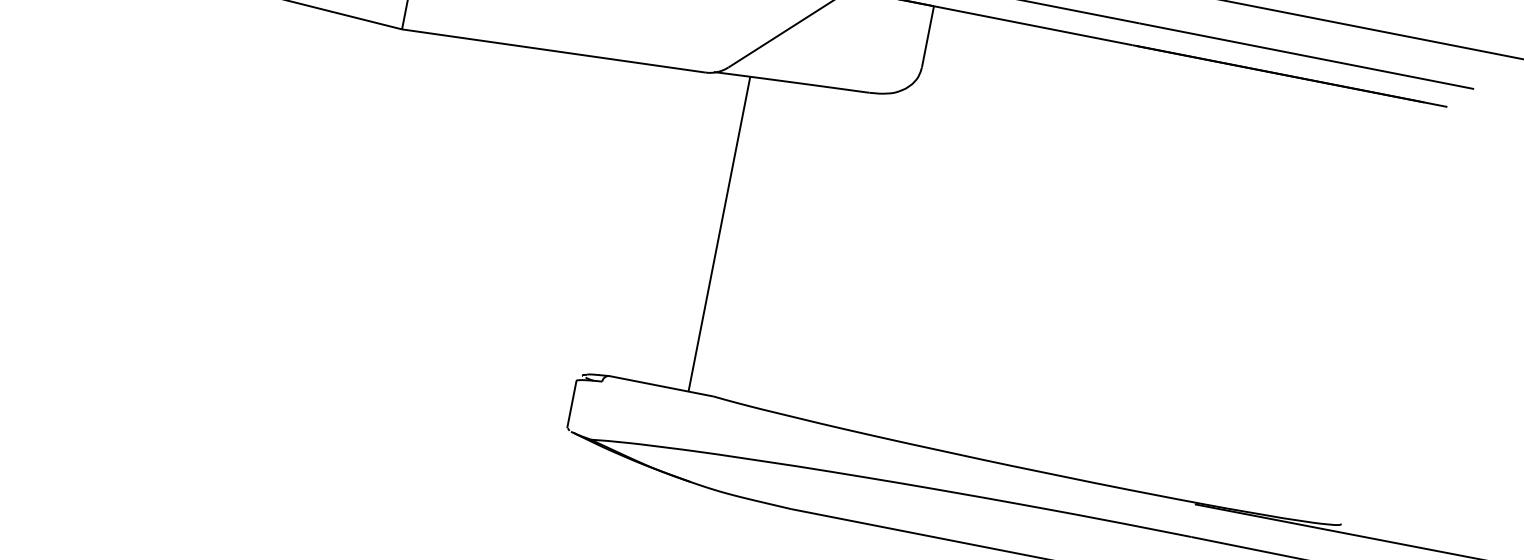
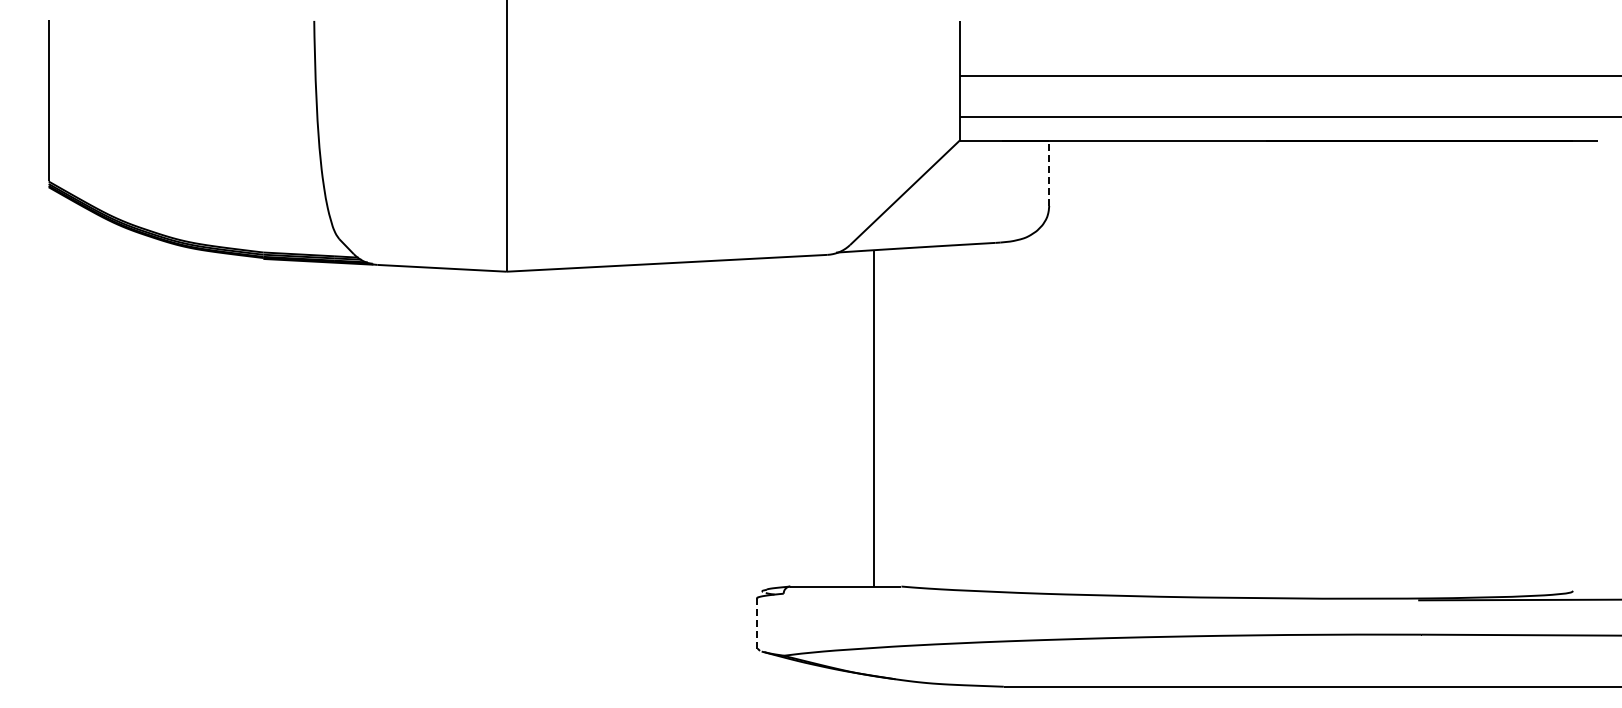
line: (928, 37) -> (1049, 173), solid -> dashed
line: (572, 404) -> (757, 623), solid -> dashed

